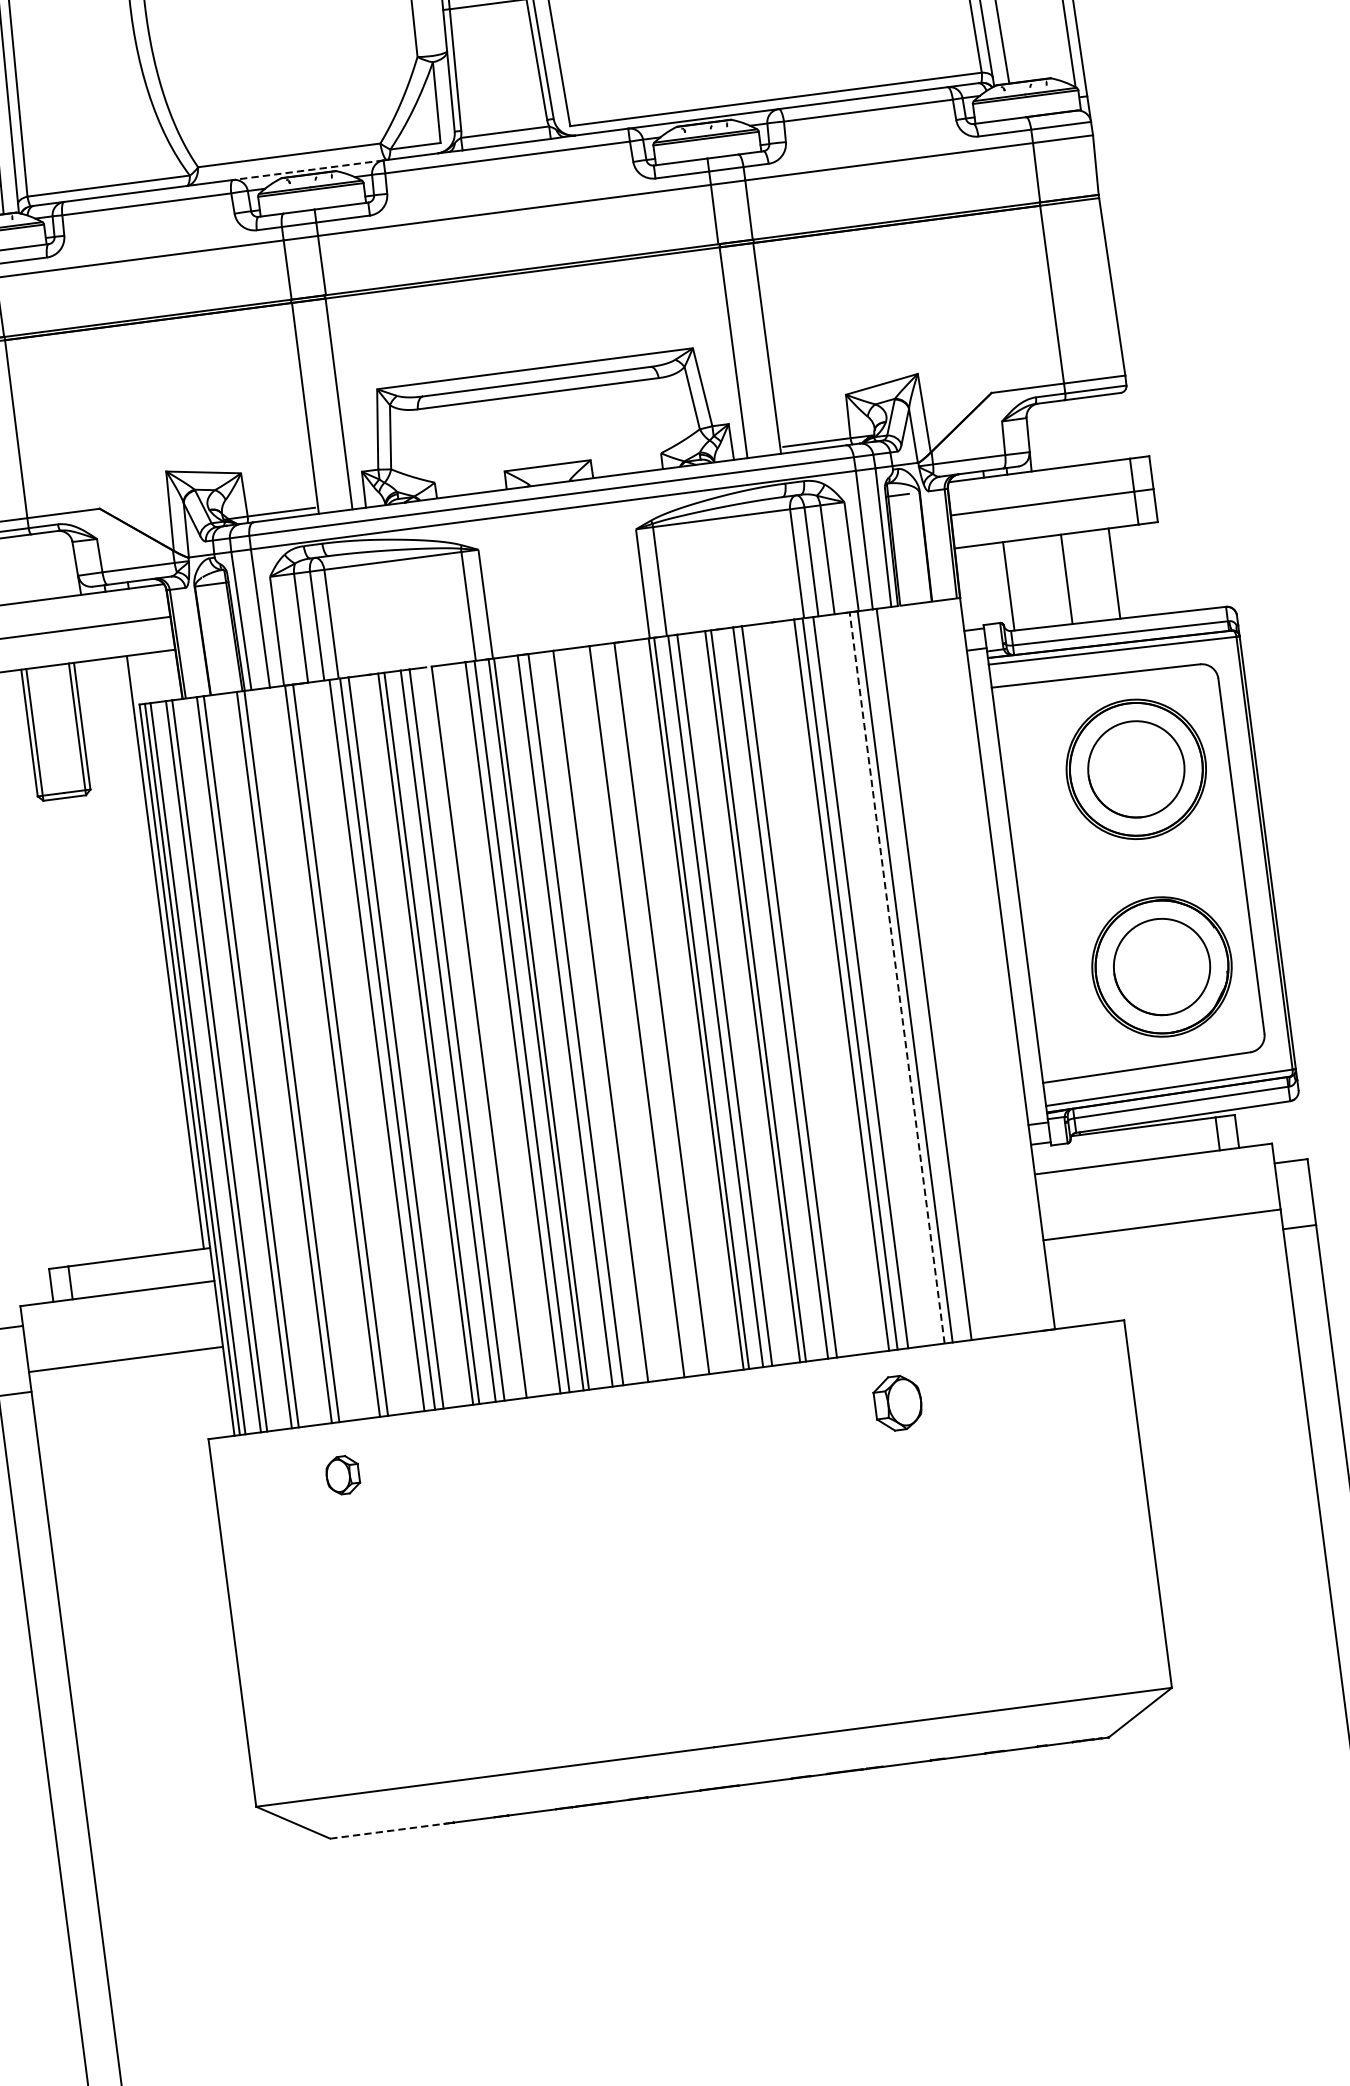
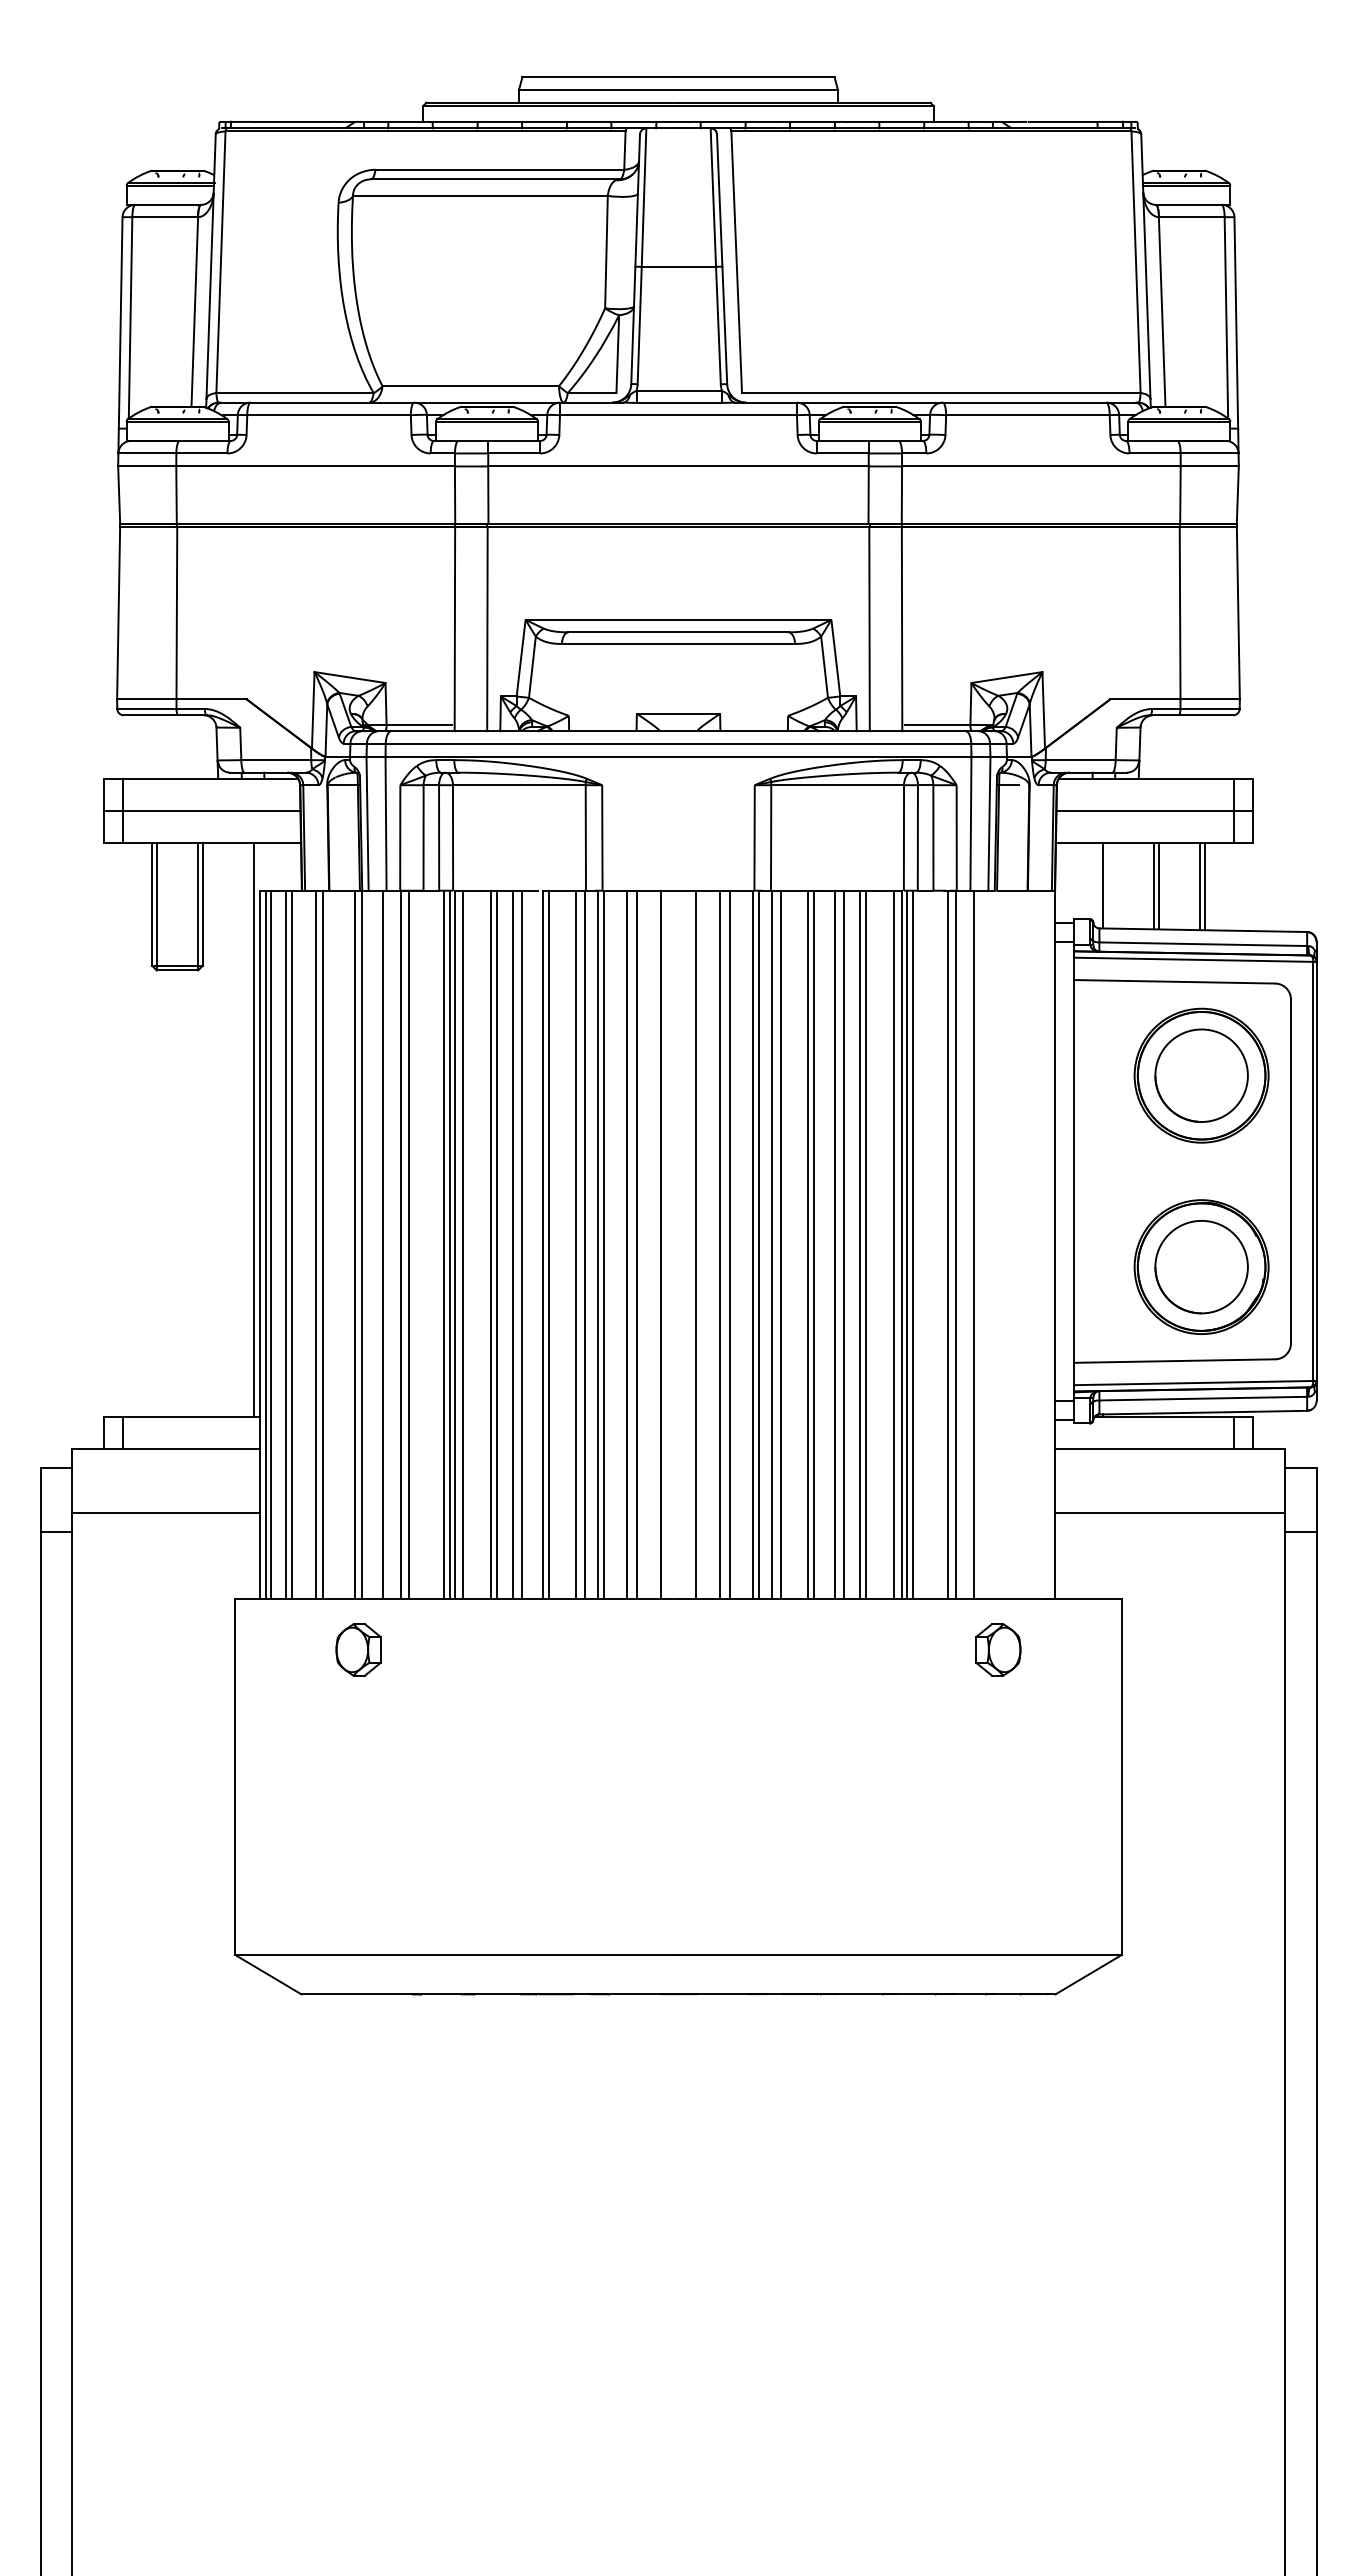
line: (308, 170) -> (487, 402), dashed -> solid
line: (1109, 574) -> (1200, 886), added
line: (1061, 579) -> (1153, 885), added
line: (897, 977) -> (948, 1244), dashed -> solid
line: (854, 983) -> (906, 1244), added
line: (811, 988) -> (865, 1244), added
line: (805, 989) -> (859, 1244), added
line: (672, 1006) -> (730, 1244), added
line: (484, 1031) -> (548, 1244), added
line: (383, 1044) -> (450, 1244), added
line: (313, 1053) -> (382, 1244), added
part: (898, 1402) -> (998, 1649), moved
part: (342, 1474) -> (358, 1649), size x1.43
line: (387, 1831) -> (357, 1994), dashed -> solid

